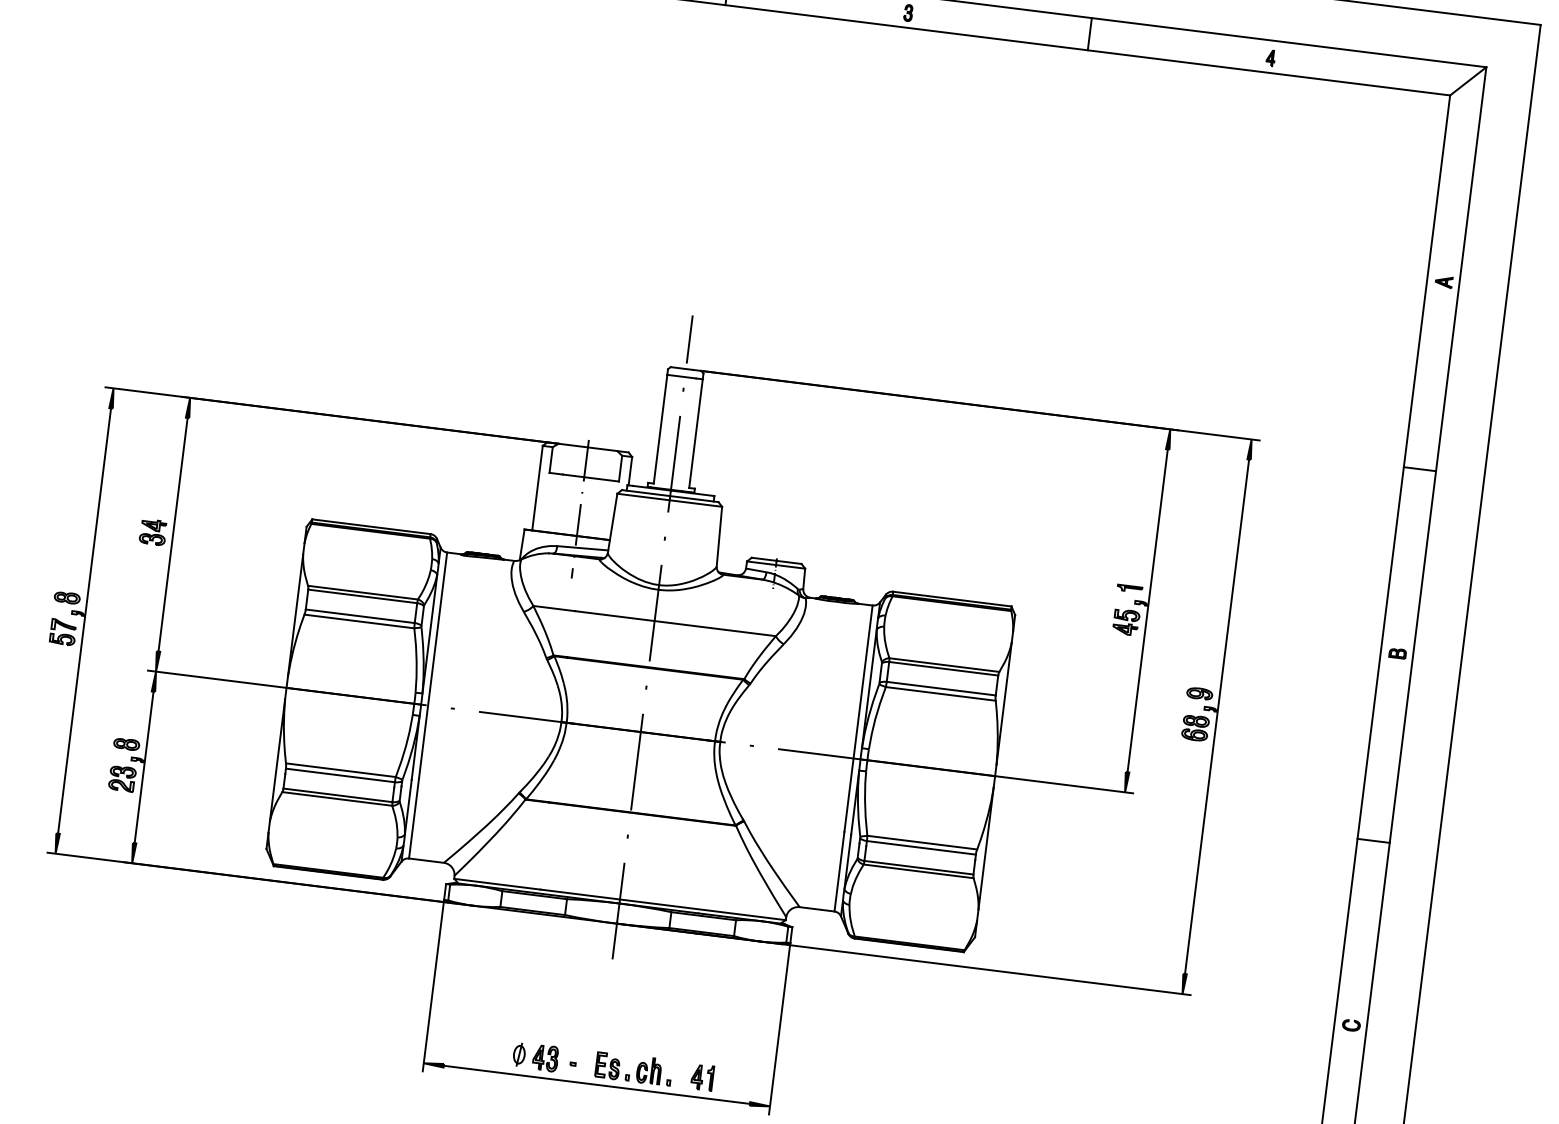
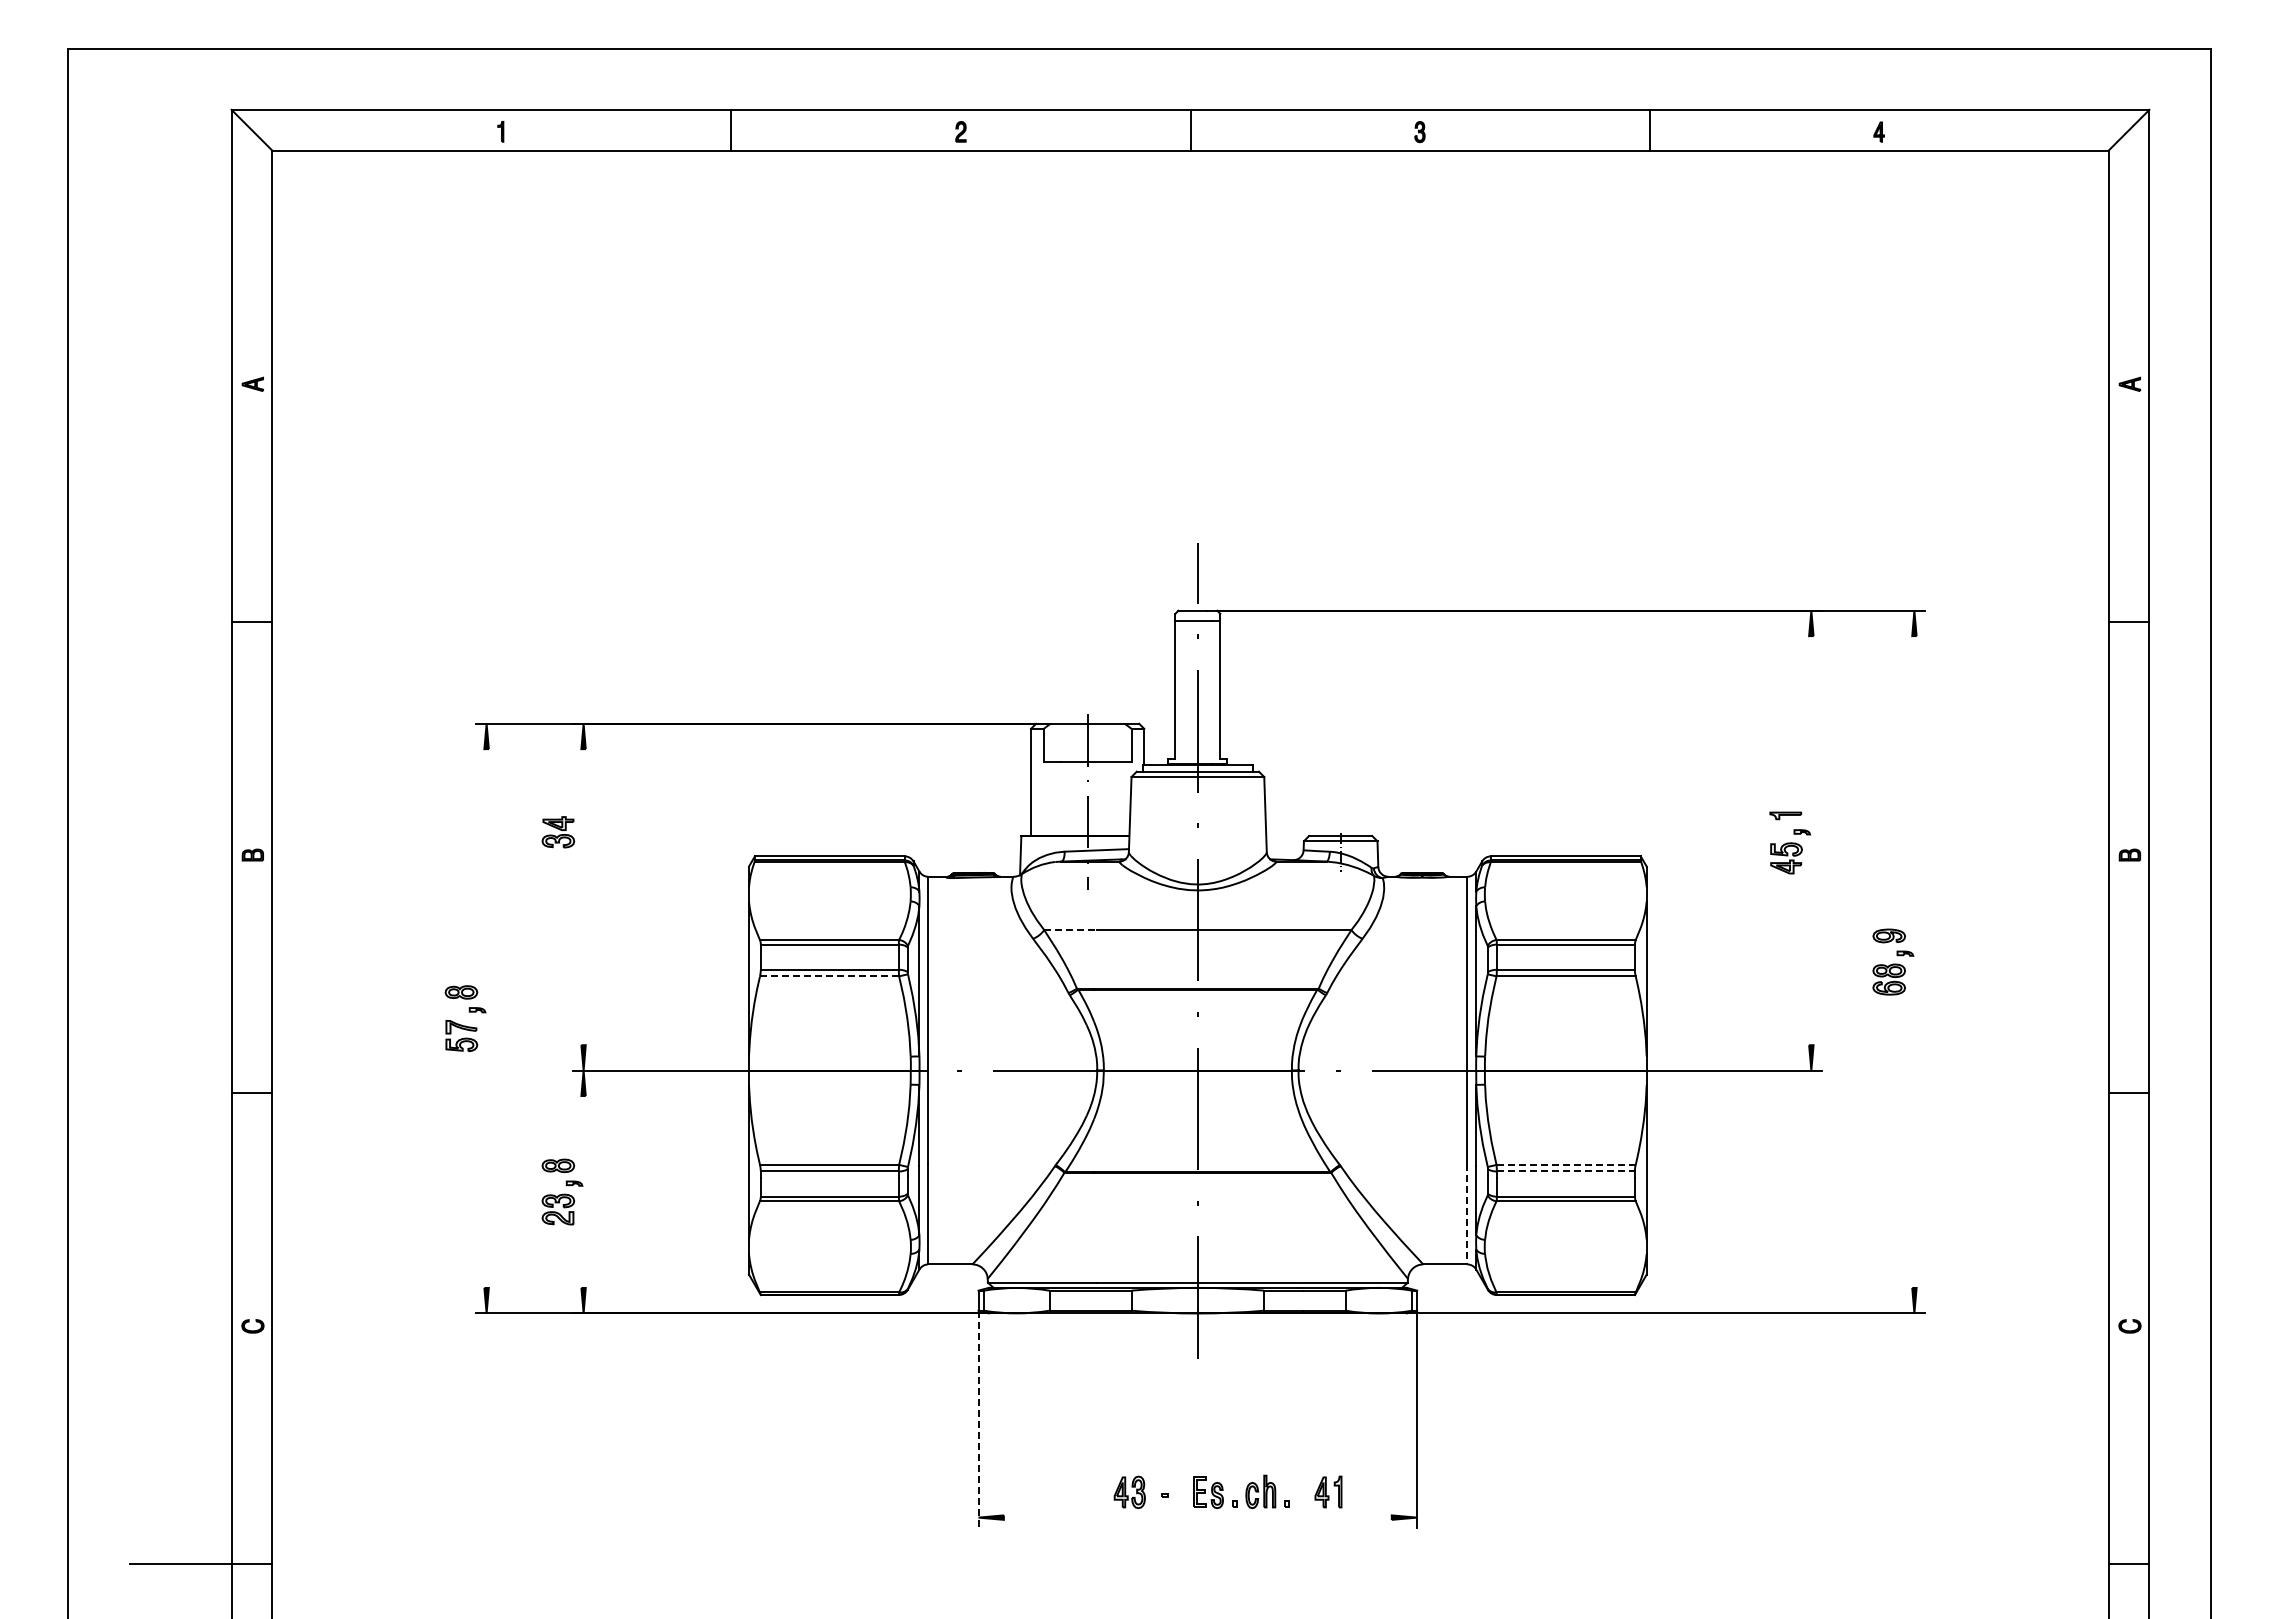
part: (153, 532) -> (558, 832), moved
line: (172, 534) -> (583, 897), removed
line: (554, 608) -> (1070, 930), solid -> dashed
line: (1147, 610) -> (1811, 840), removed
line: (84, 620) -> (486, 1018), removed
line: (359, 621) -> (829, 976), solid -> dashed
line: (1217, 716) -> (1914, 961), removed
line: (144, 767) -> (583, 1191), removed
line: (922, 842) -> (1566, 1164), solid -> dashed
line: (921, 847) -> (1566, 1171), solid -> dashed
line: (839, 872) -> (1467, 1214), solid -> dashed
line: (433, 985) -> (978, 1419), solid -> dashed
part: (519, 1054) -> (1096, 1491), removed
line: (596, 1084) -> (1197, 1517), removed

